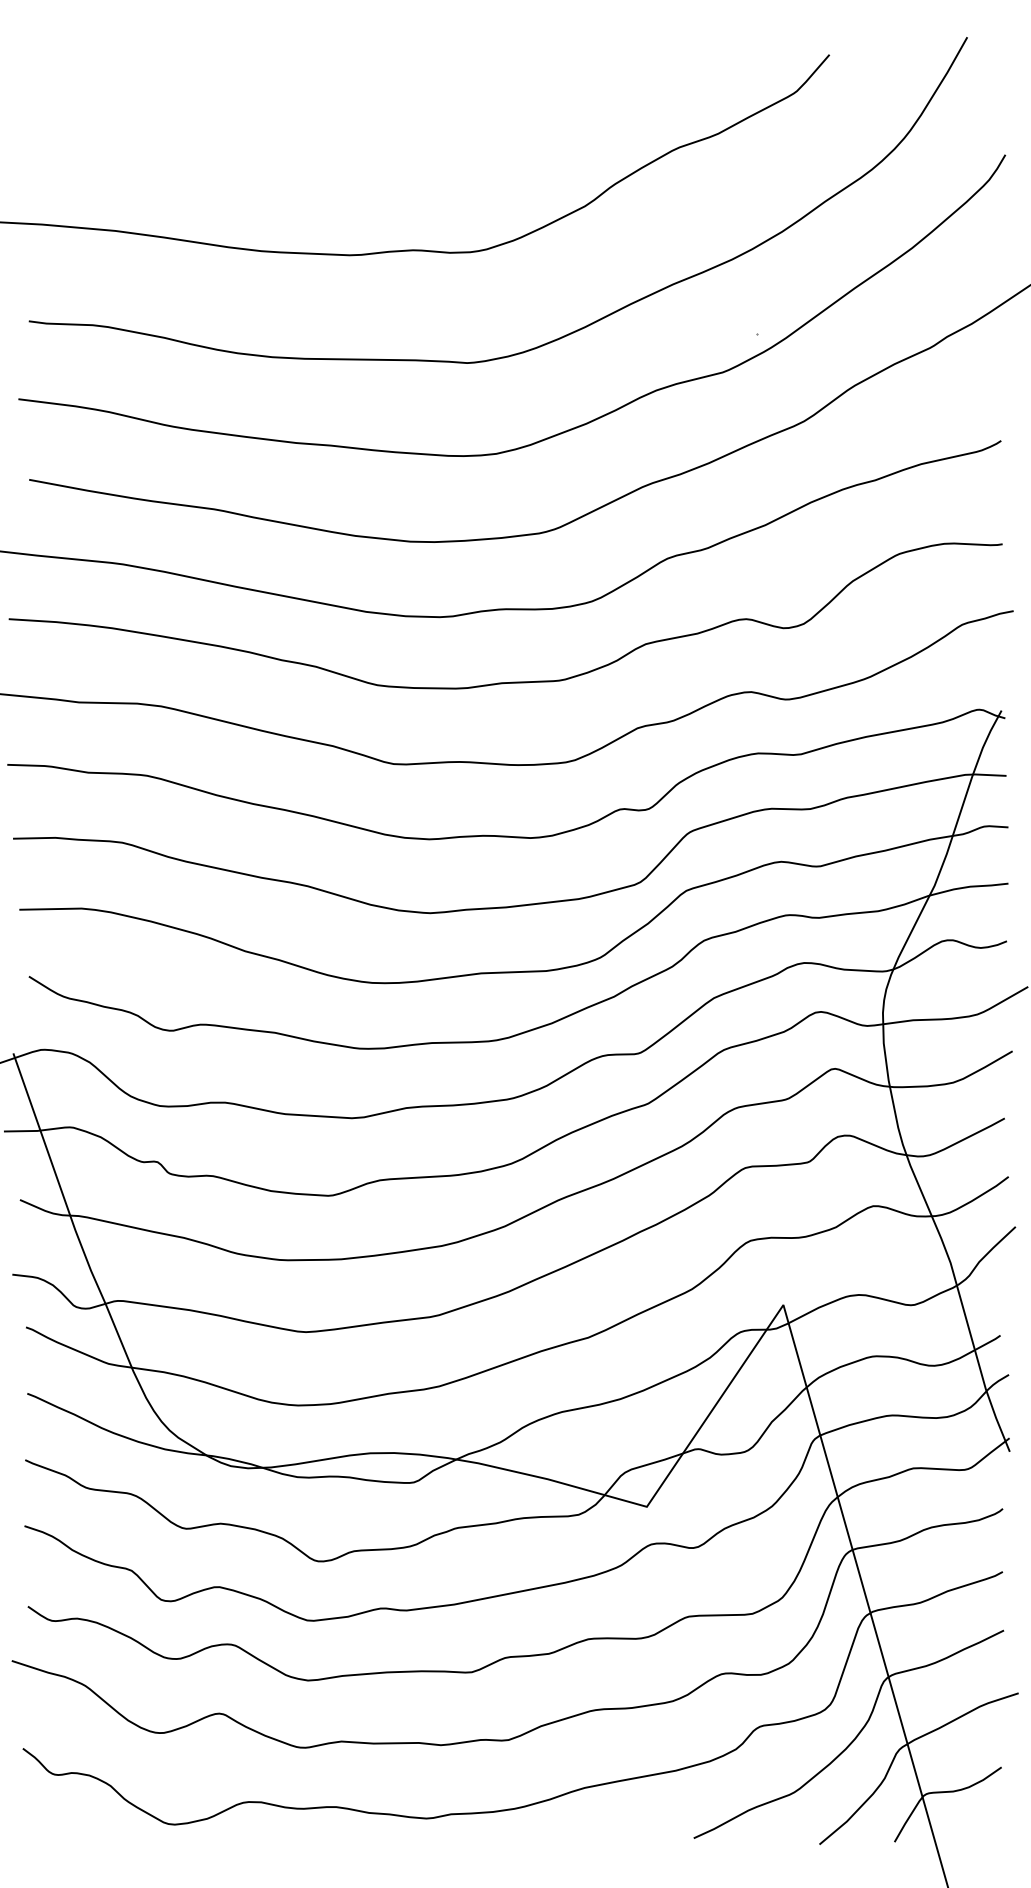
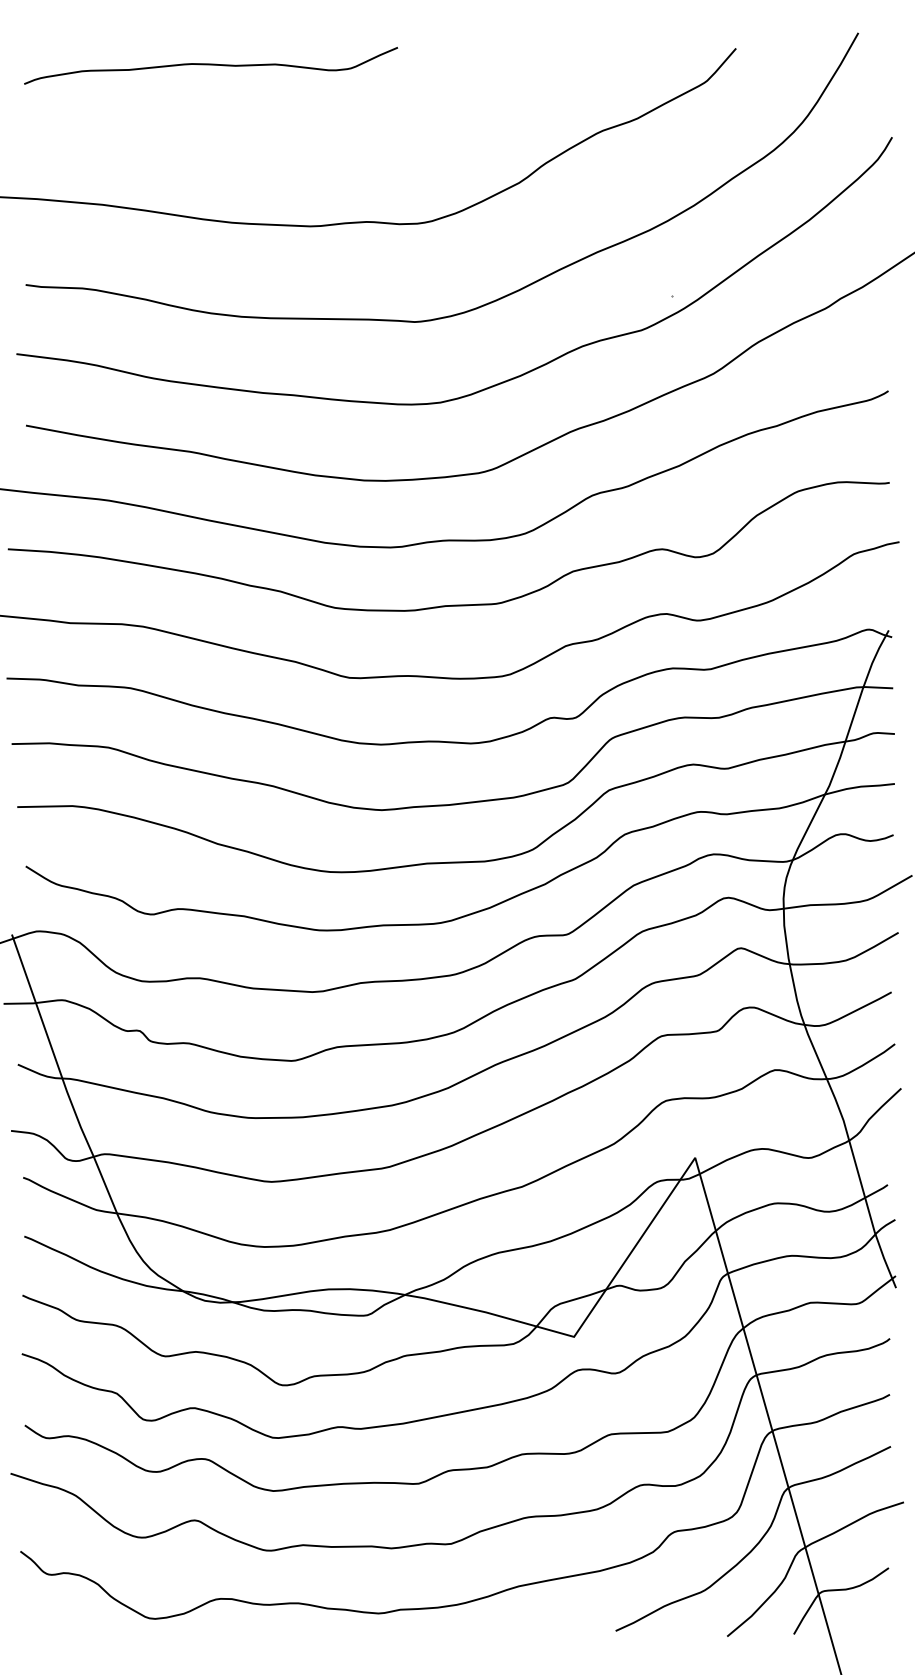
curve: (238, 73) -> (211, 65), added

